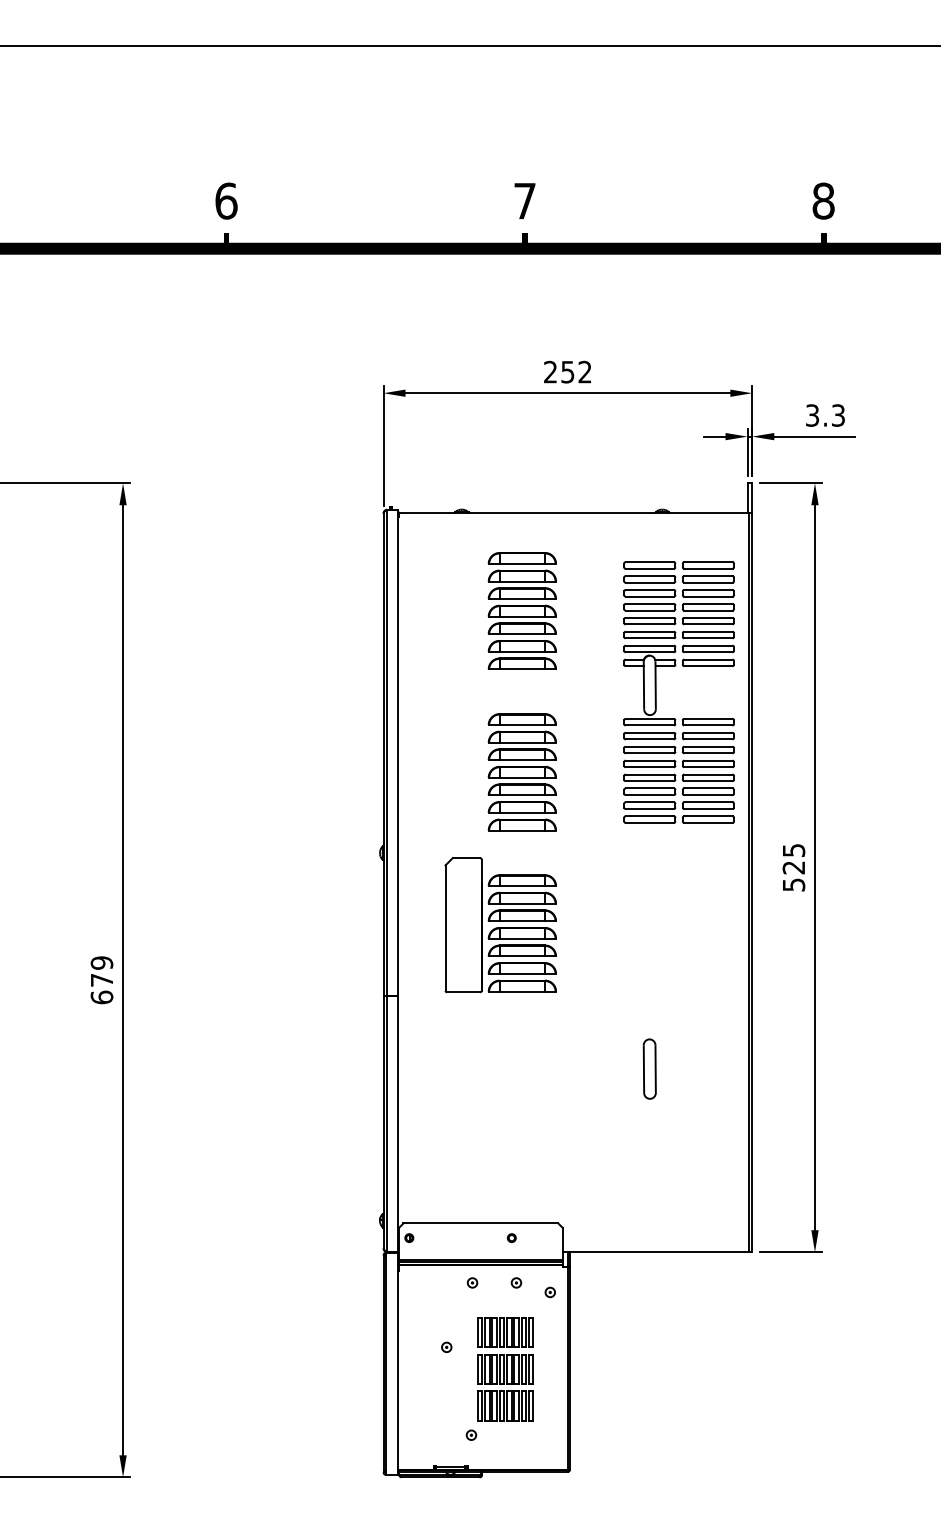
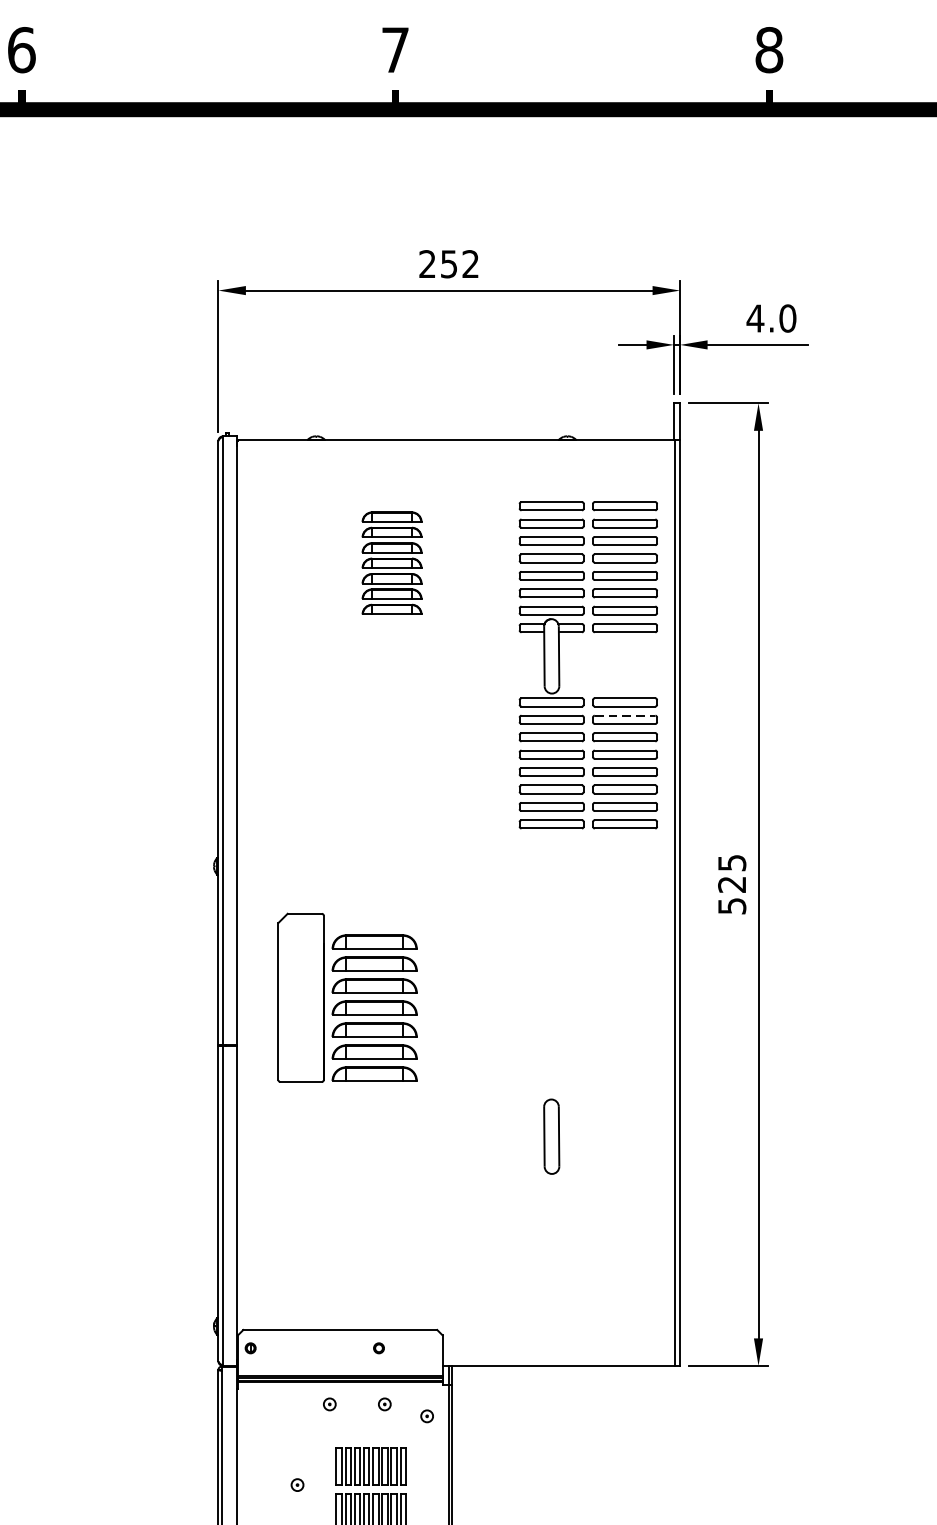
text: (825, 415) -> (771, 318), 3.3 -> 4.0
part: (521, 610) -> (391, 562), size x0.7
line: (708, 732) -> (625, 715), solid -> dashed
part: (521, 772) -> (391, 765), removed
part: (500, 925) -> (347, 998), moved

